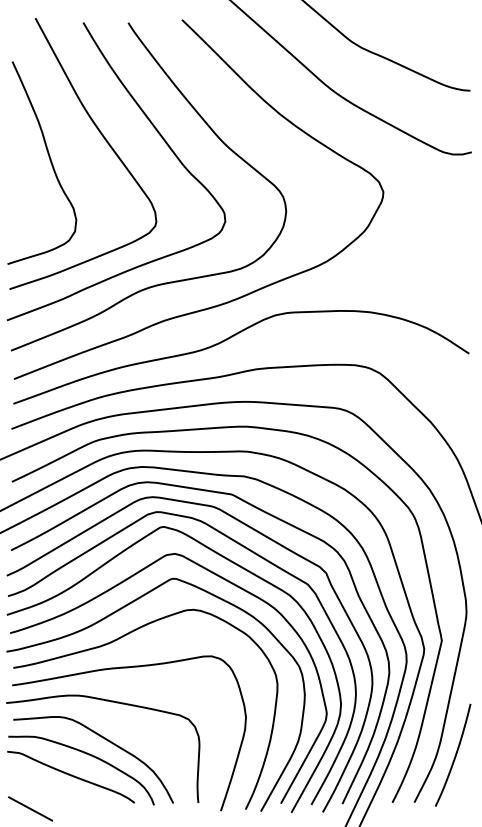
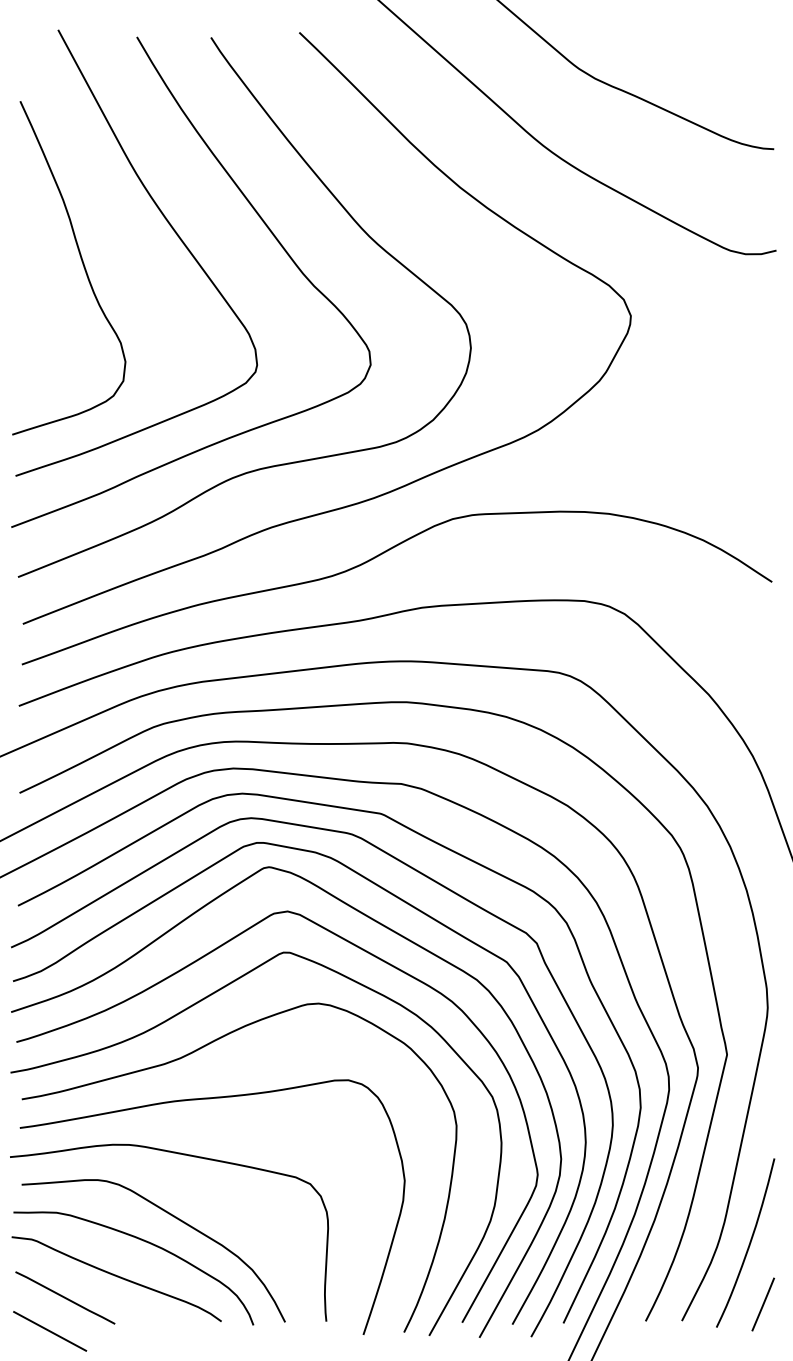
line: (39, 788) -> (64, 1297), added
line: (463, 792) -> (762, 1304), added

